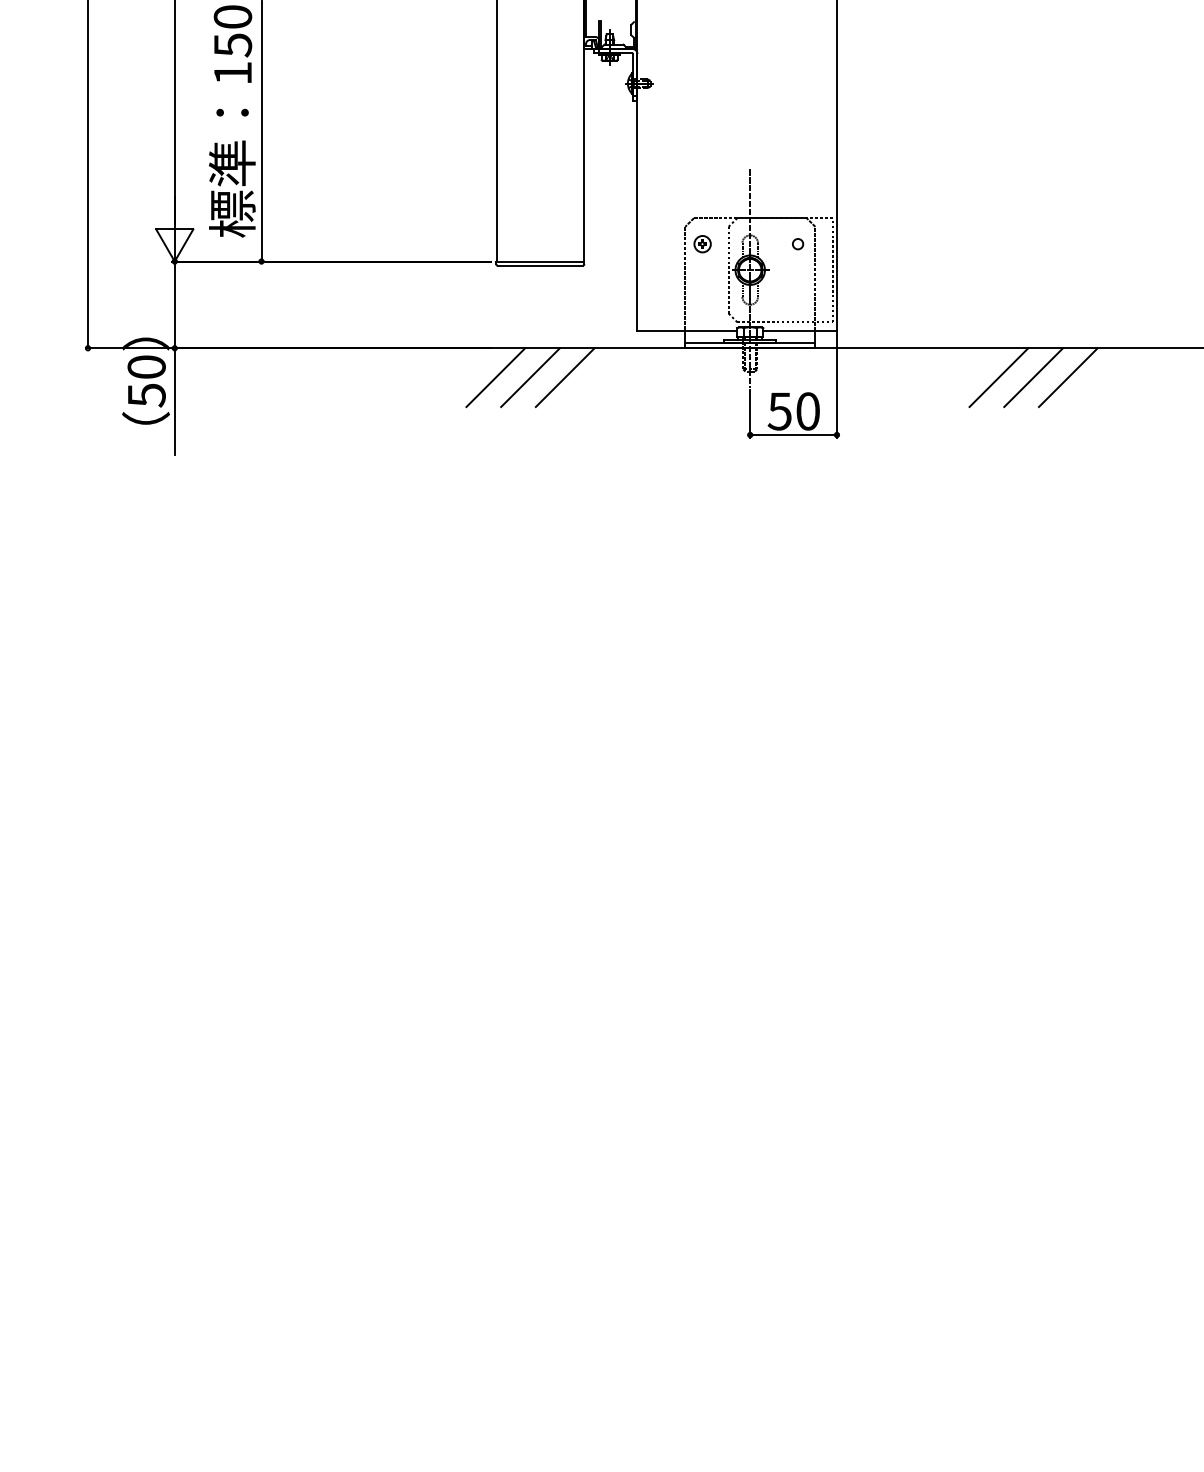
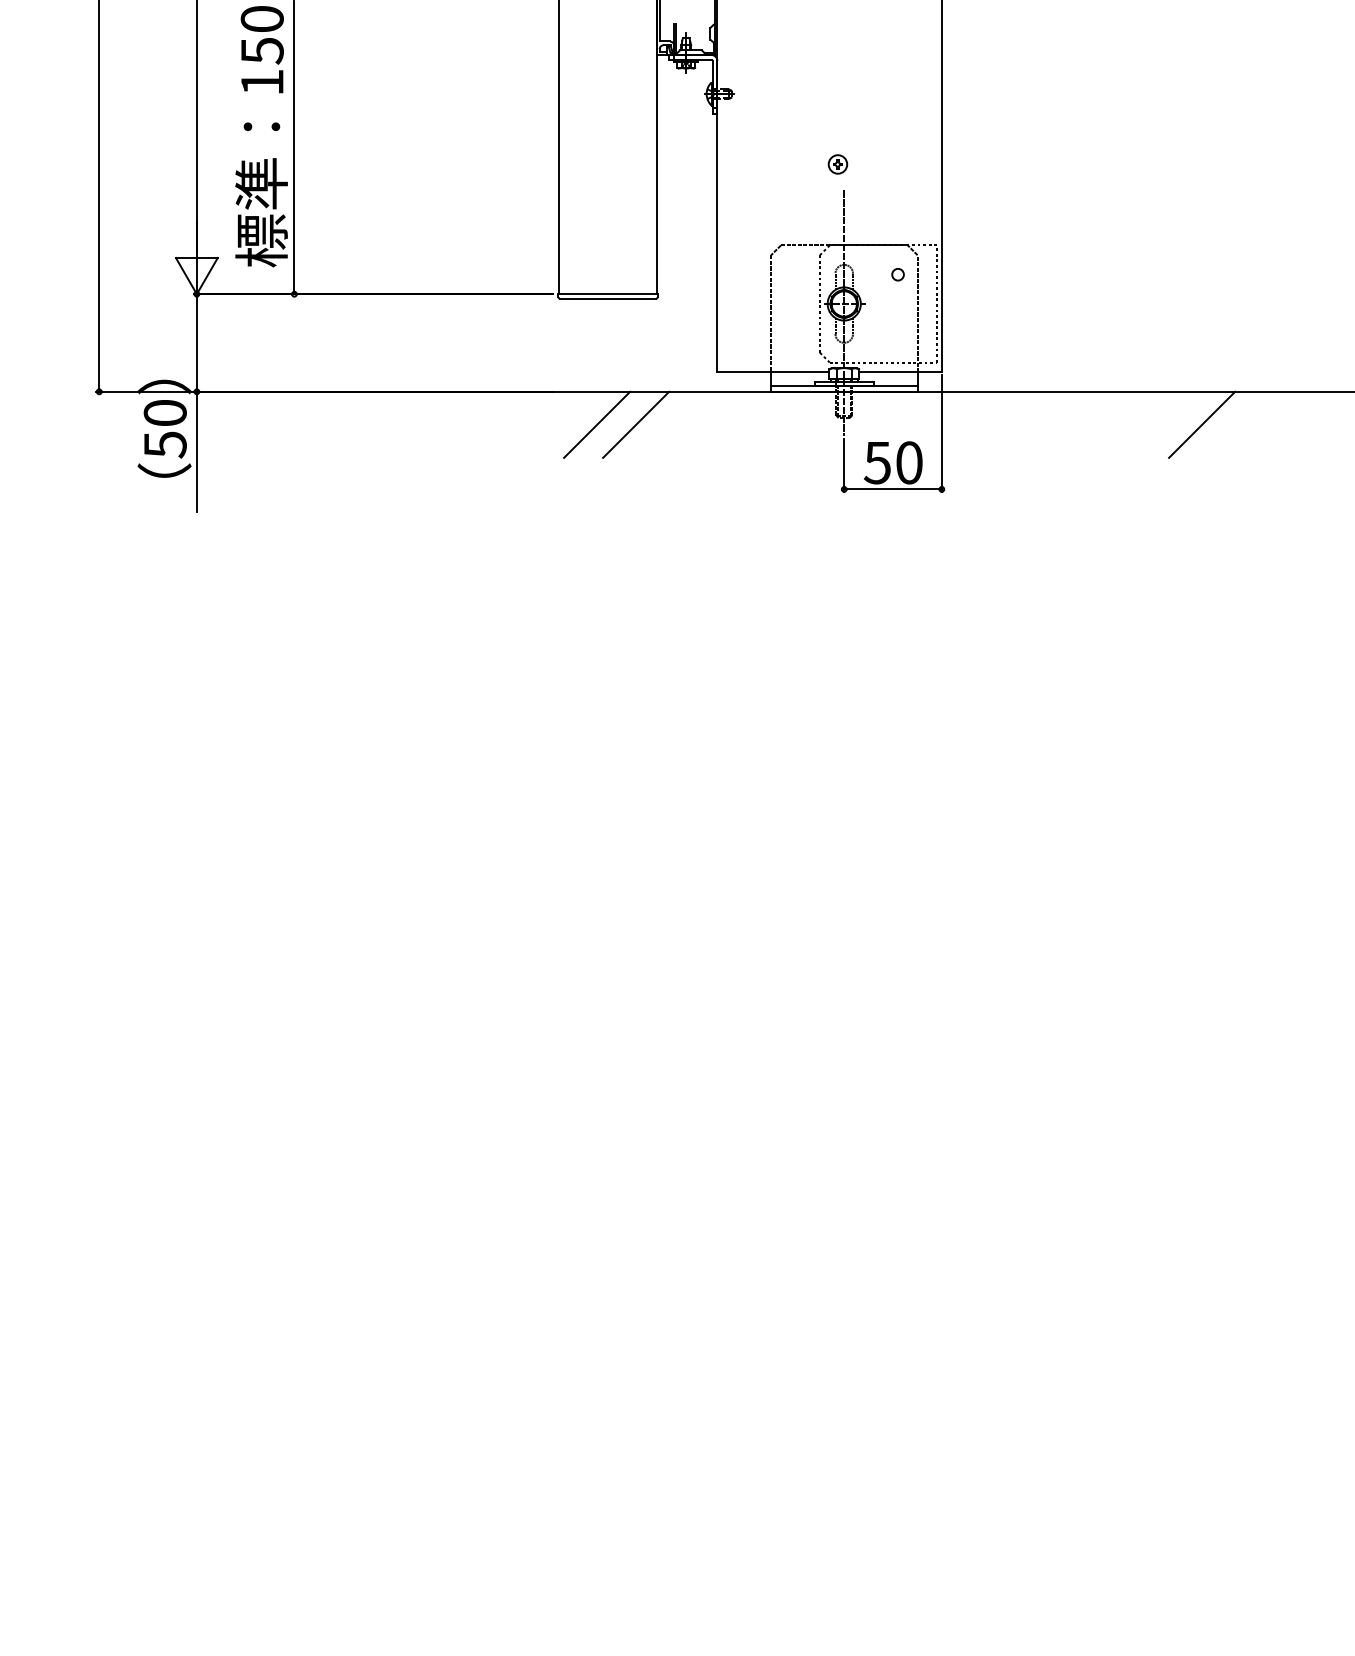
part: (702, 244) -> (837, 164), moved
line: (495, 377) -> (557, 424), removed
line: (998, 377) -> (1123, 424), removed
line: (1033, 377) -> (1162, 424), removed

